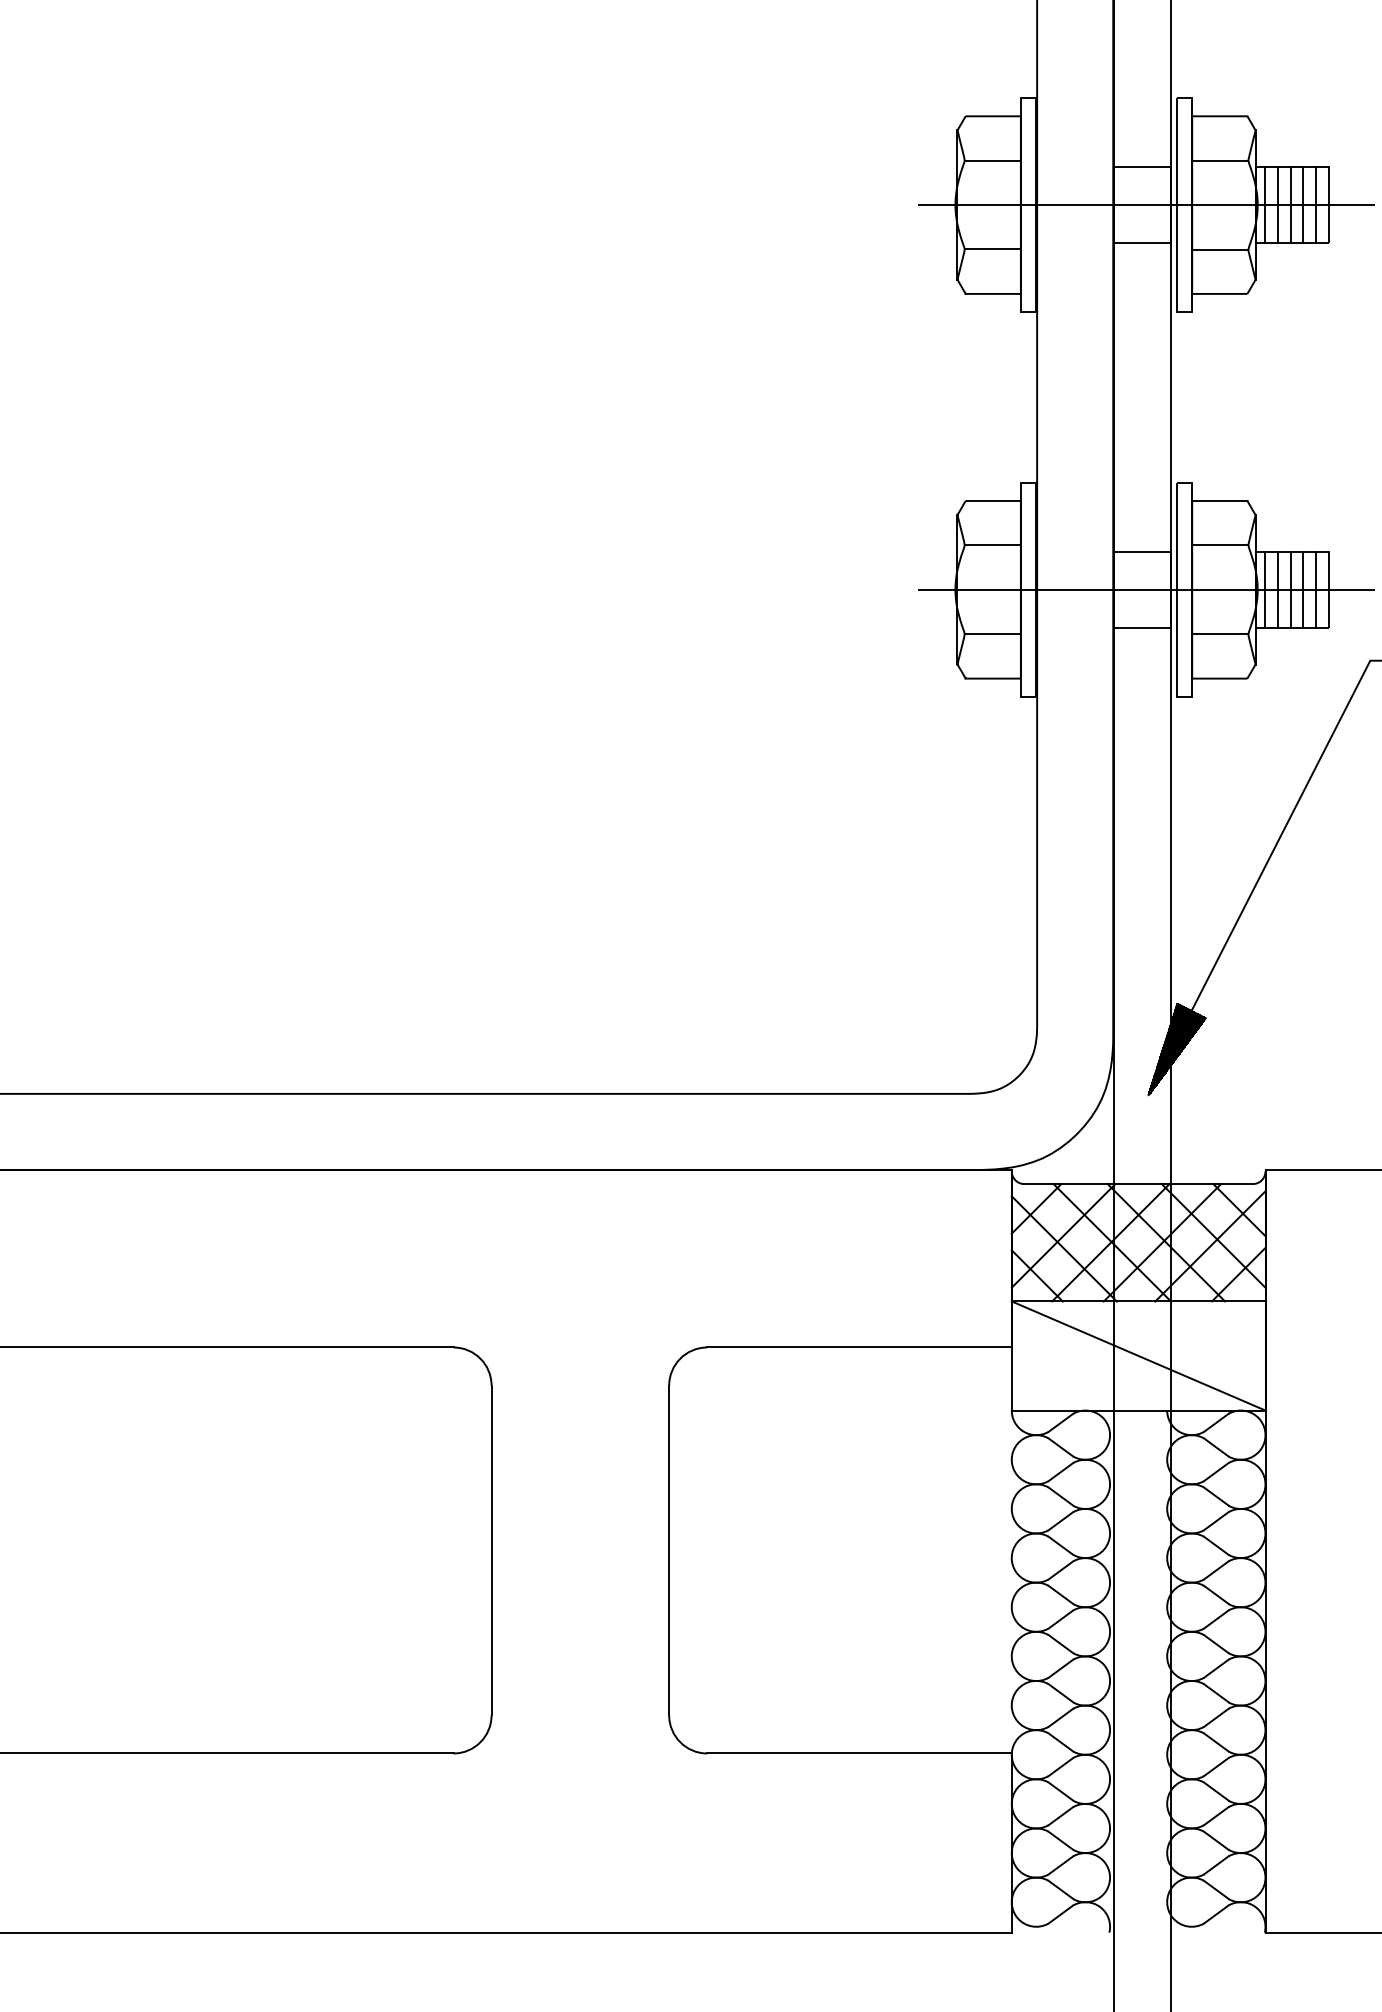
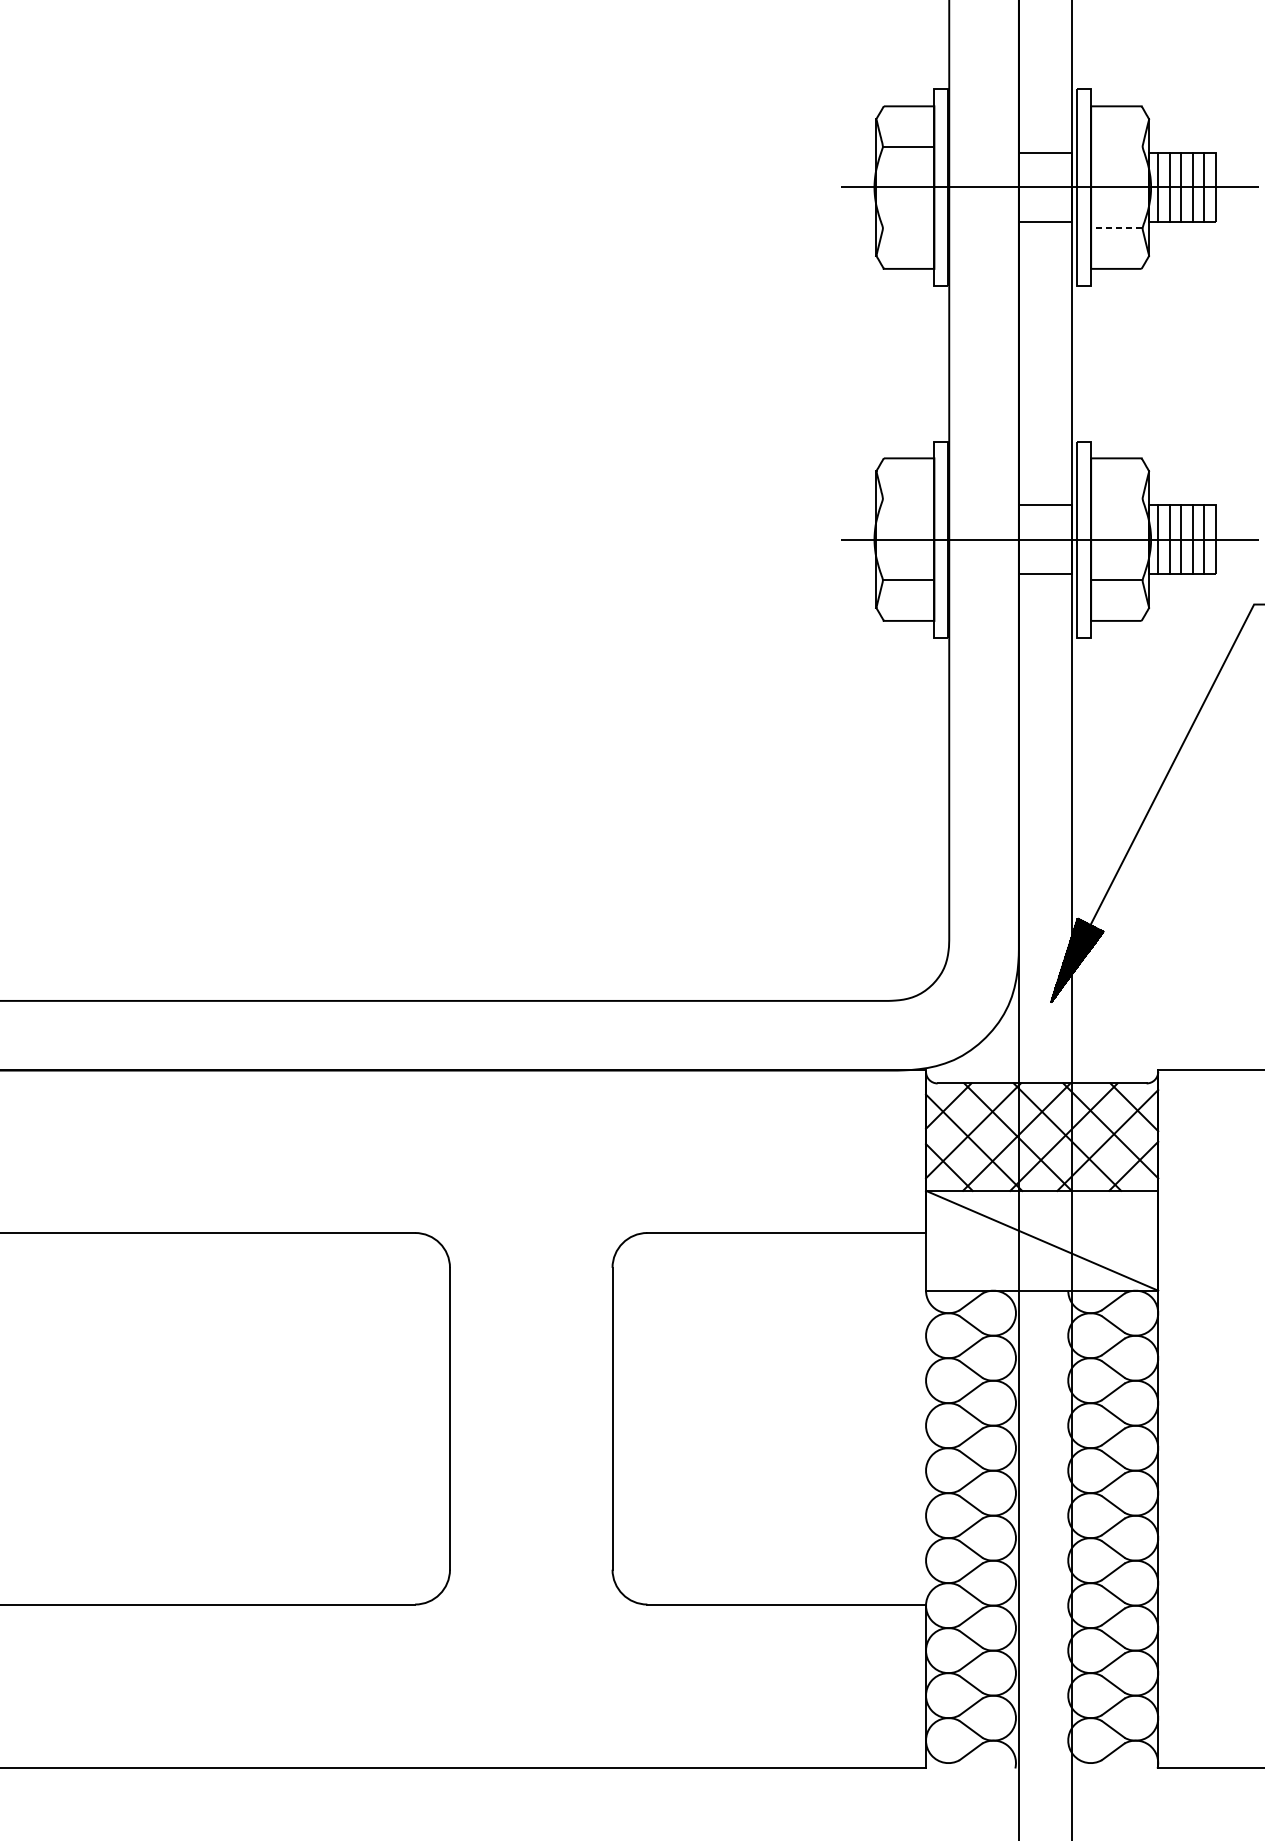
line: (1220, 160) -> (1117, 146), removed
line: (992, 249) -> (908, 228), removed
line: (1220, 249) -> (1117, 228), solid -> dashed
line: (992, 545) -> (908, 499), removed
line: (1220, 545) -> (1117, 499), removed

